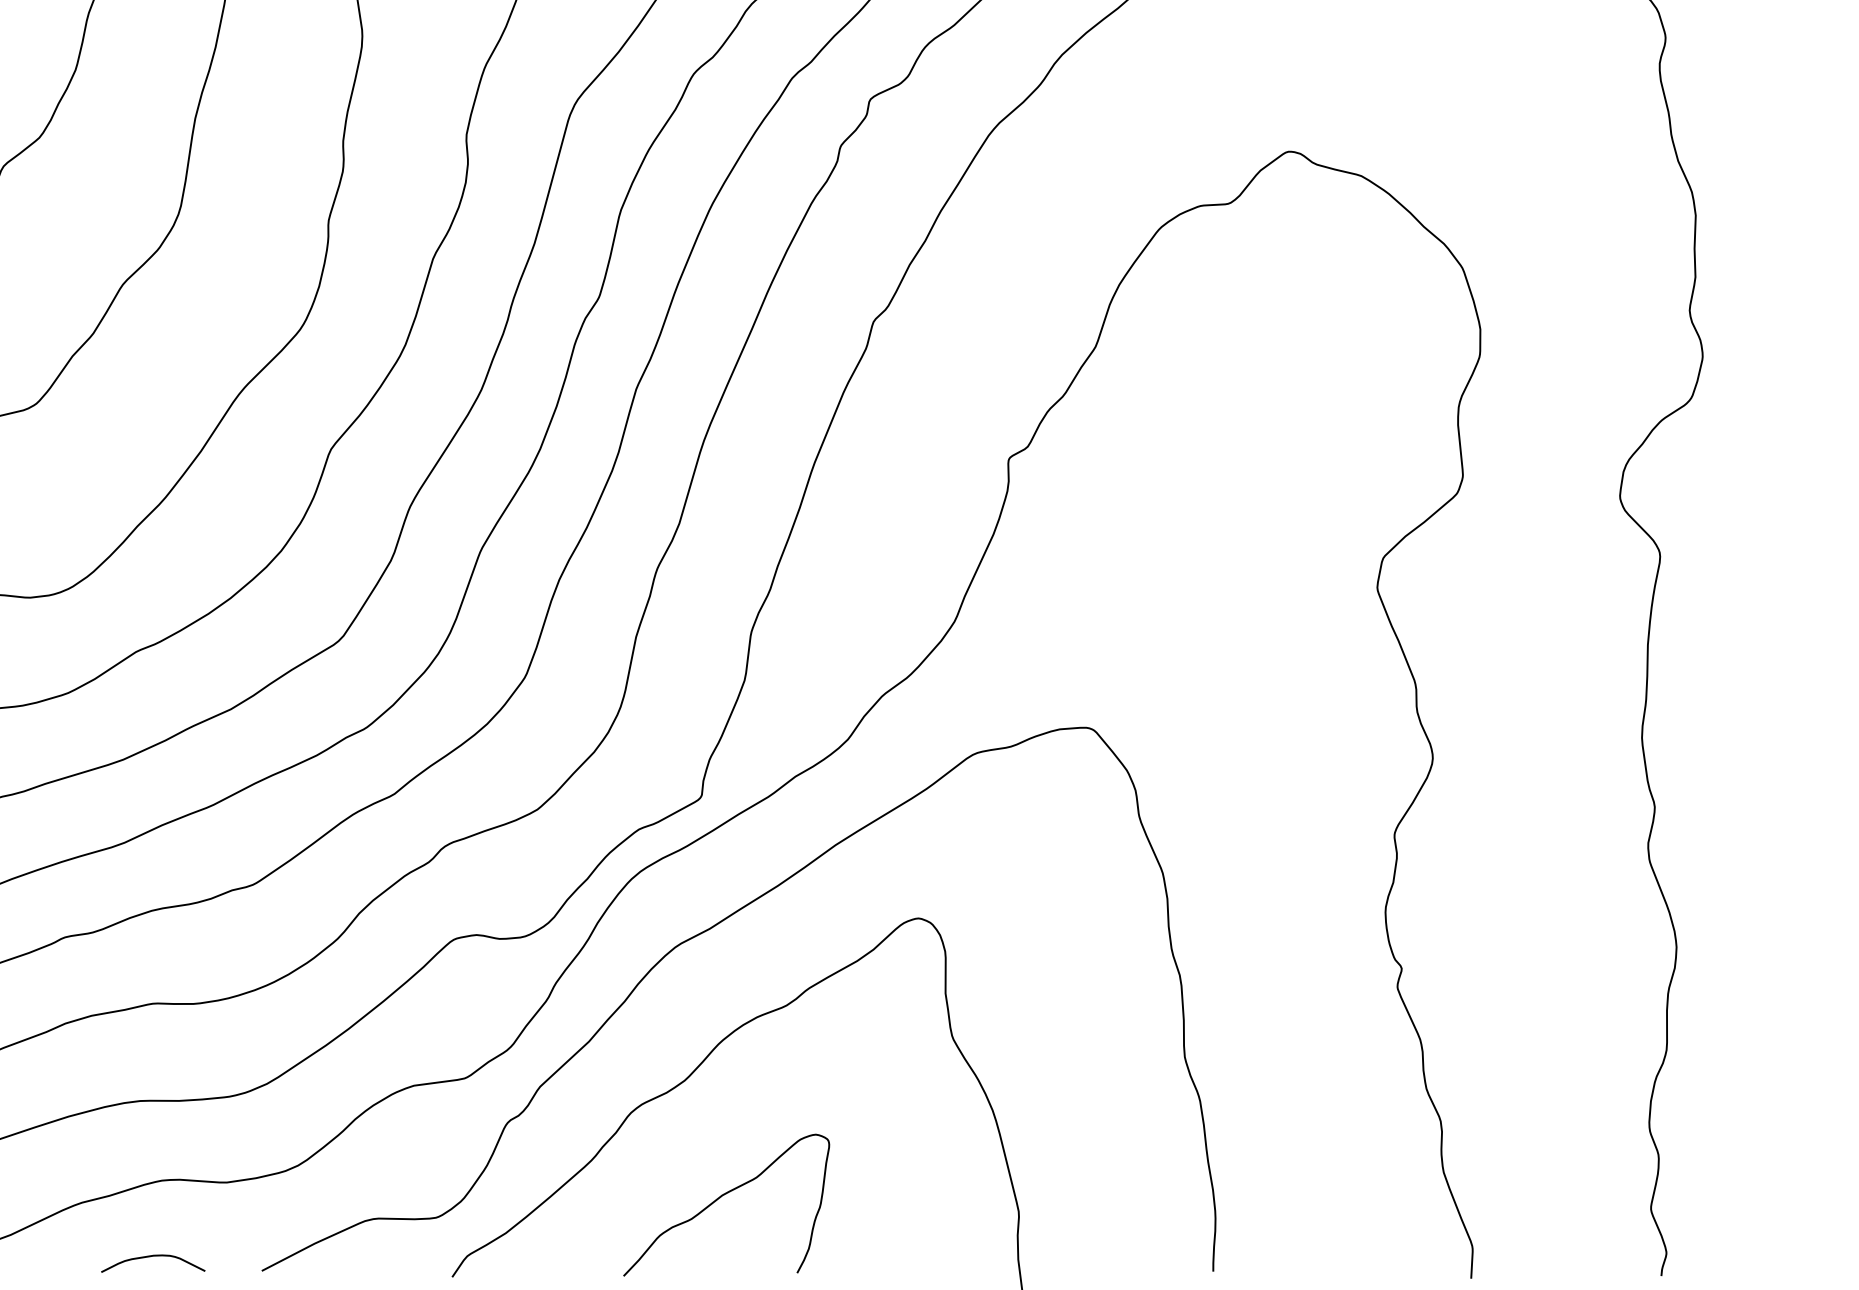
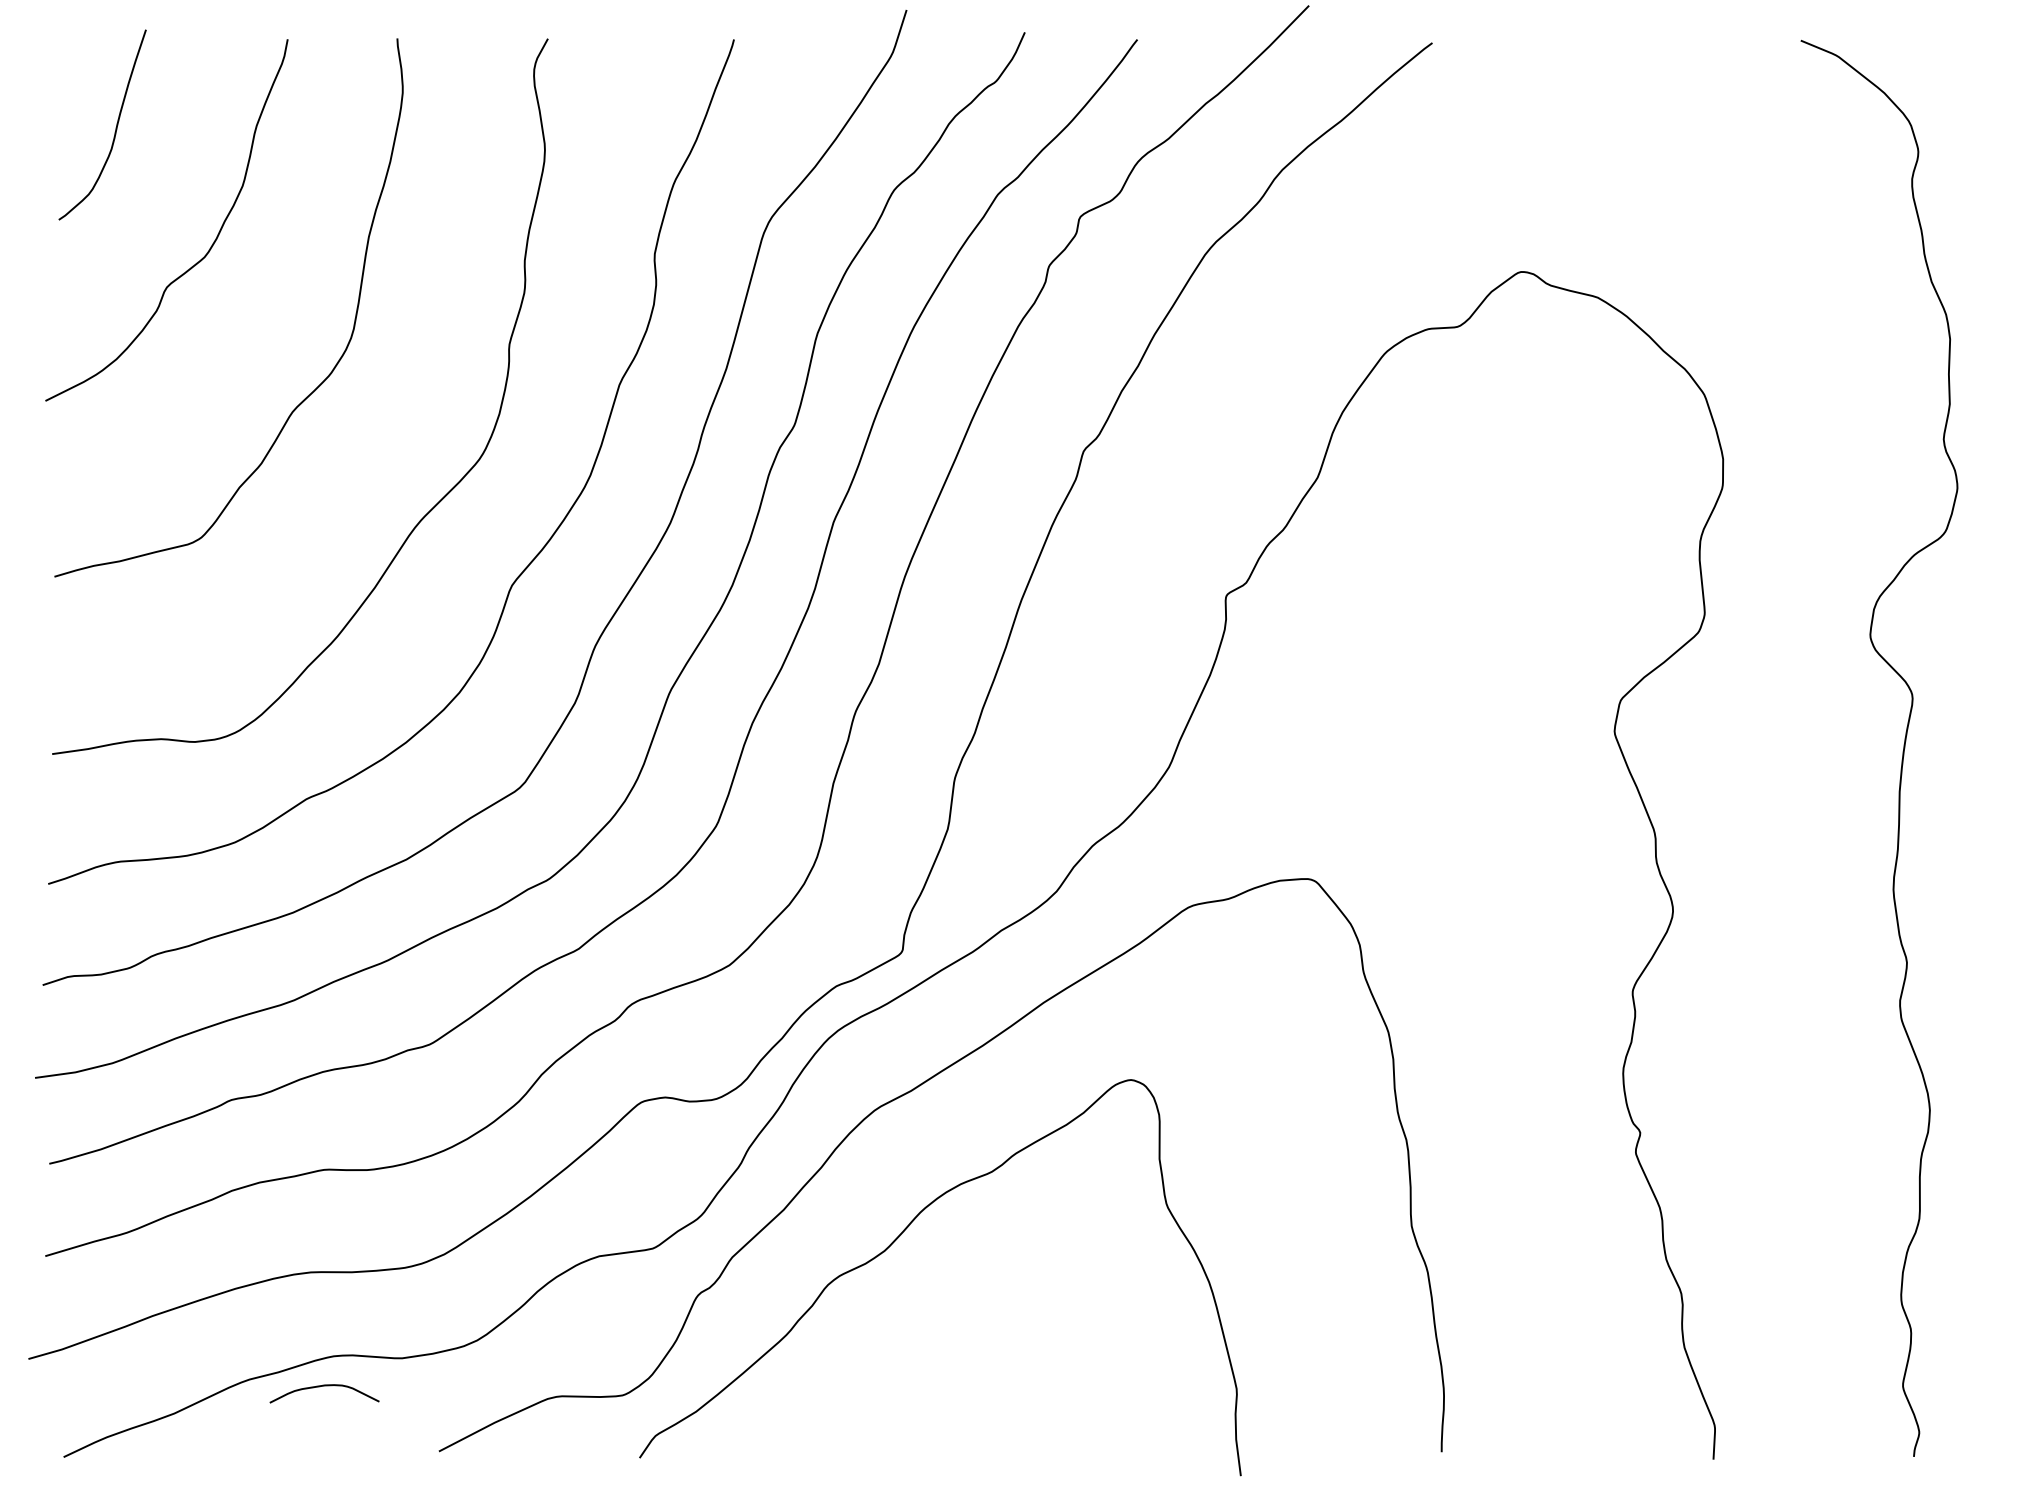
curve: (719, 1198) -> (921, 1375), removed
curve: (153, 1256) -> (324, 1386), moved

